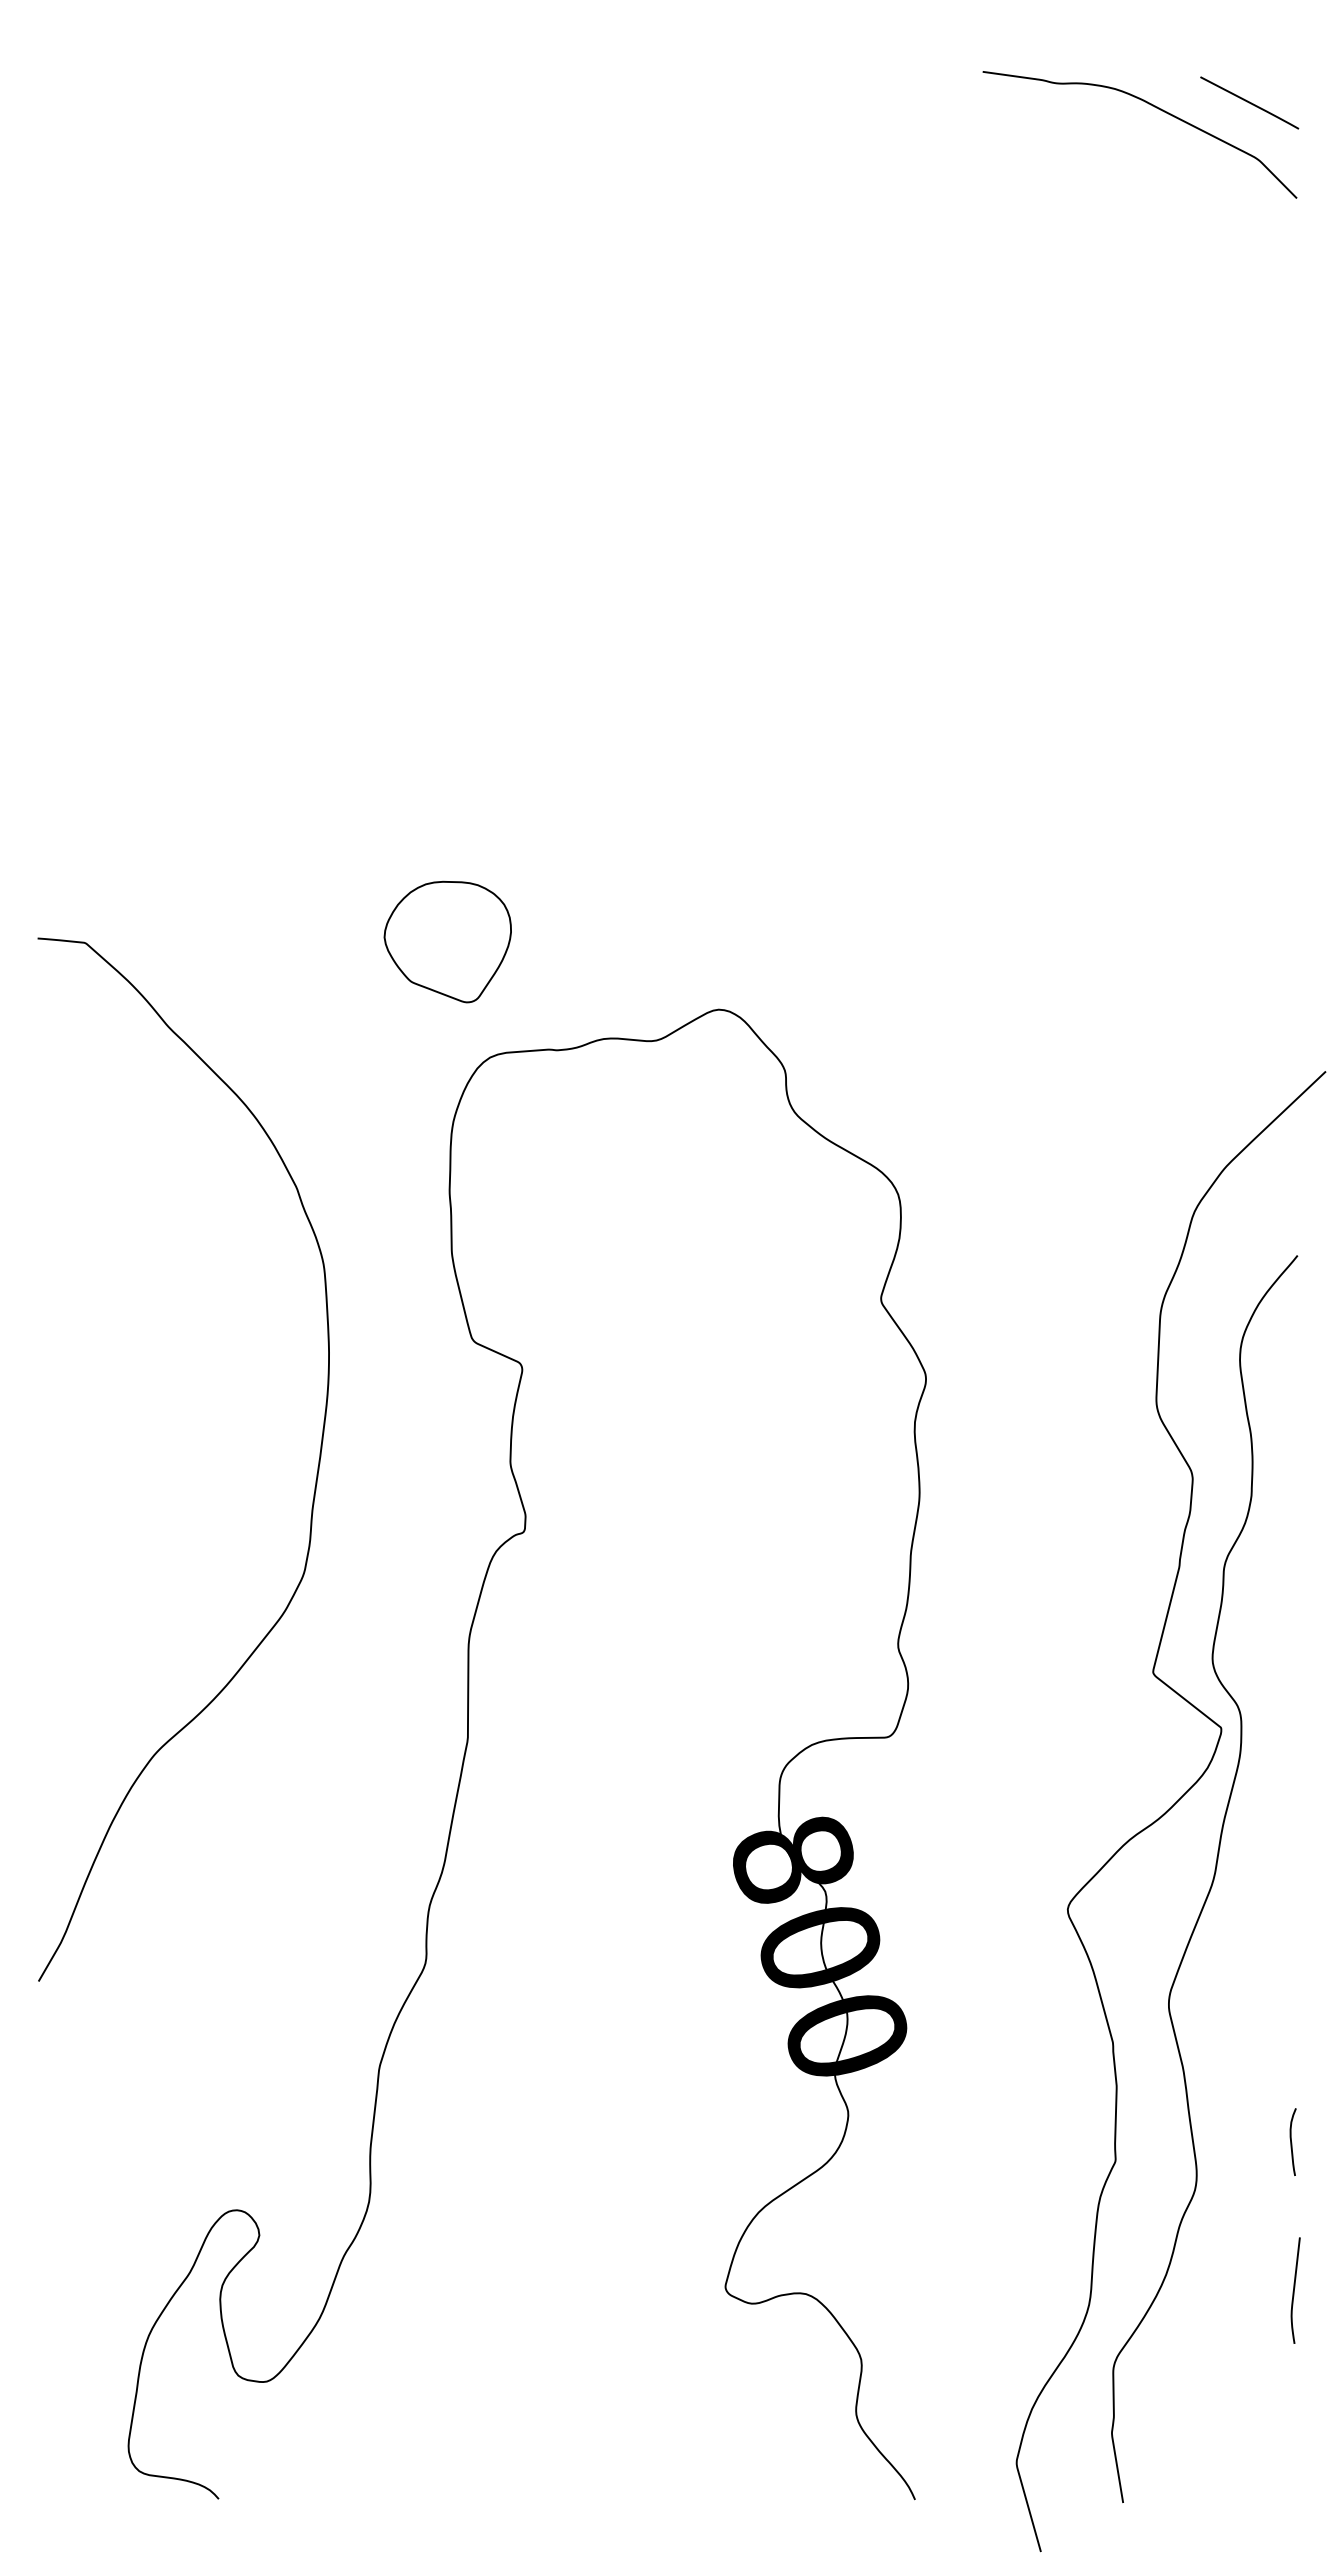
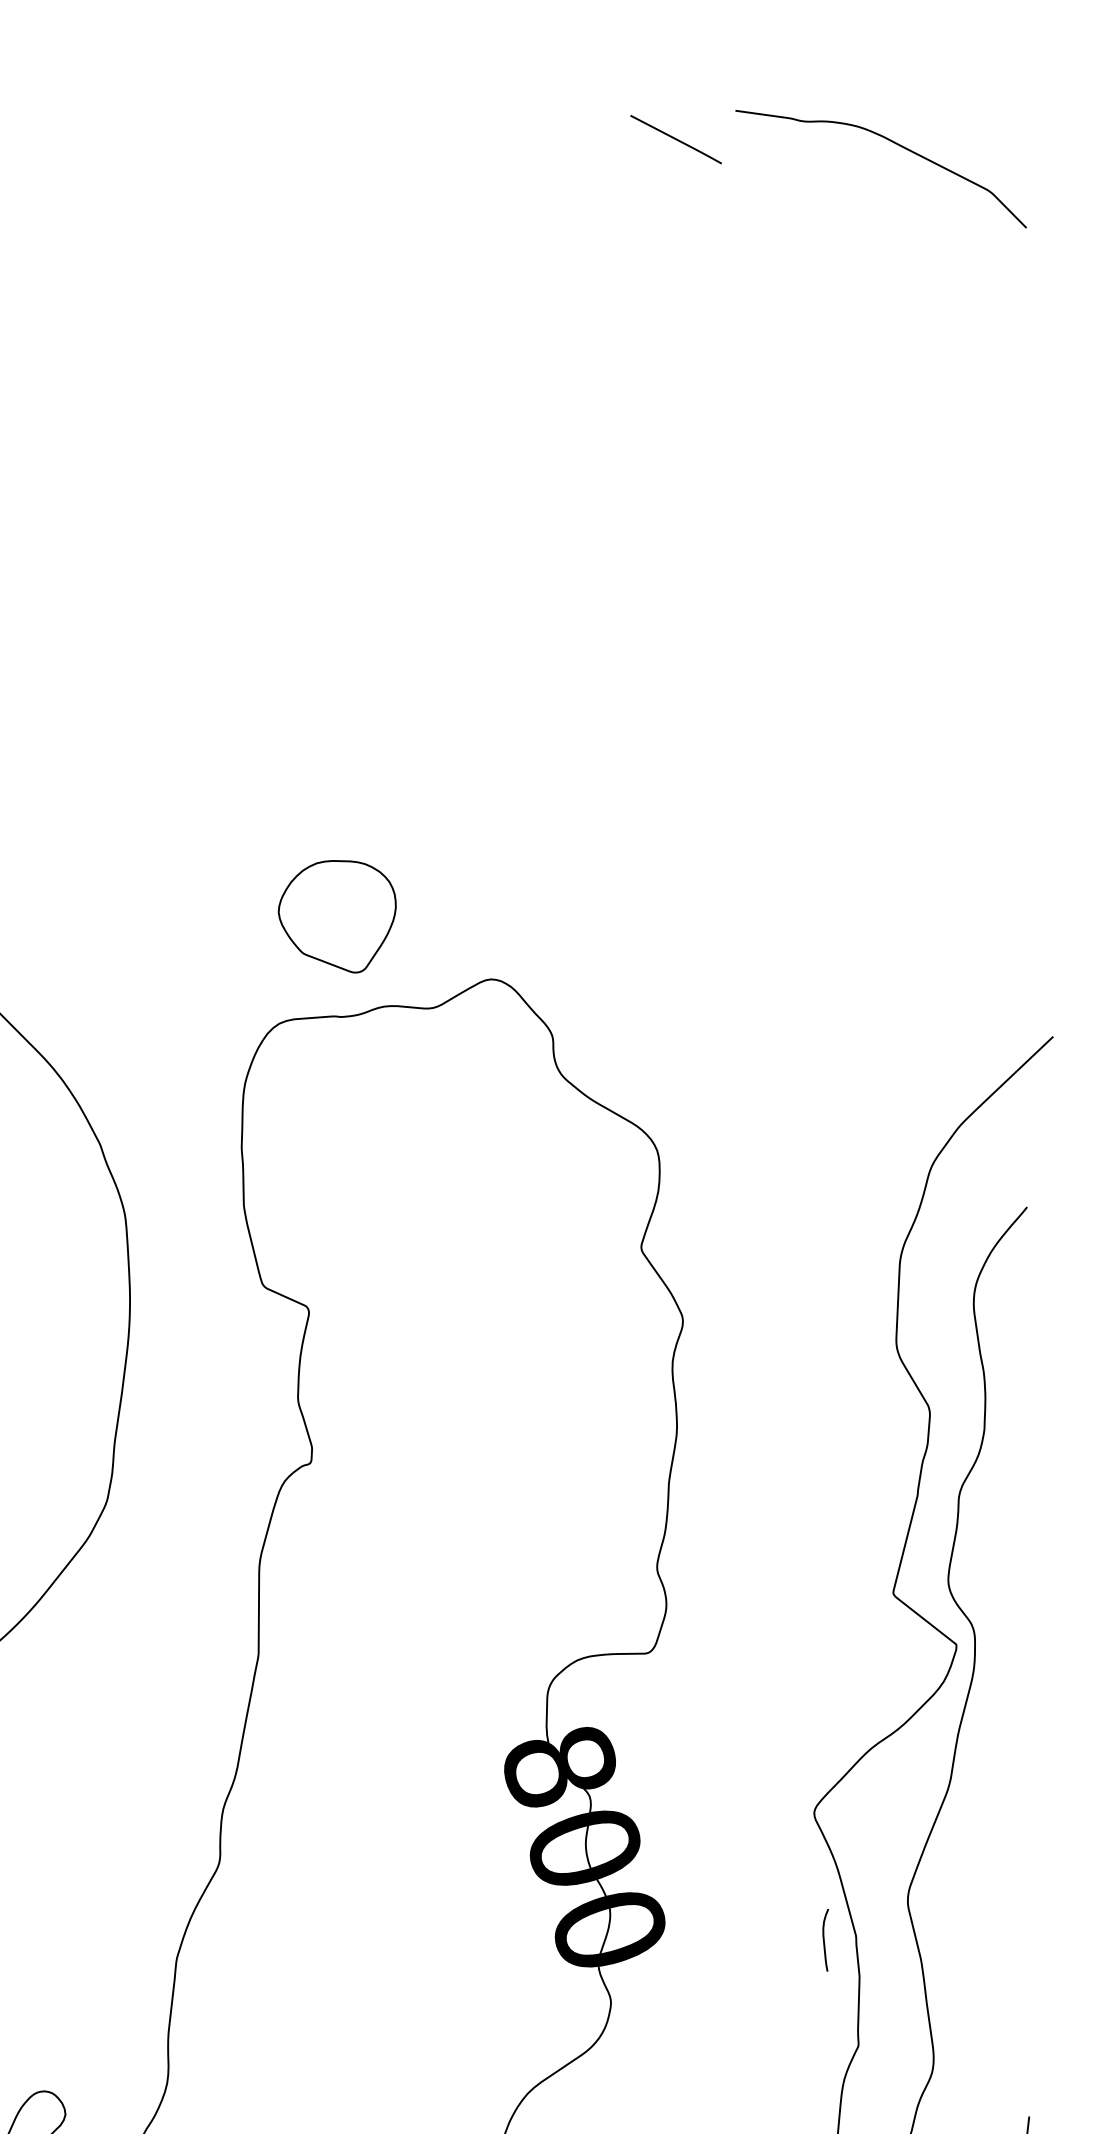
line: (1249, 102) -> (675, 139), moved
part: (447, 941) -> (336, 916), moved
curve: (1291, 2141) -> (824, 1939), moved

